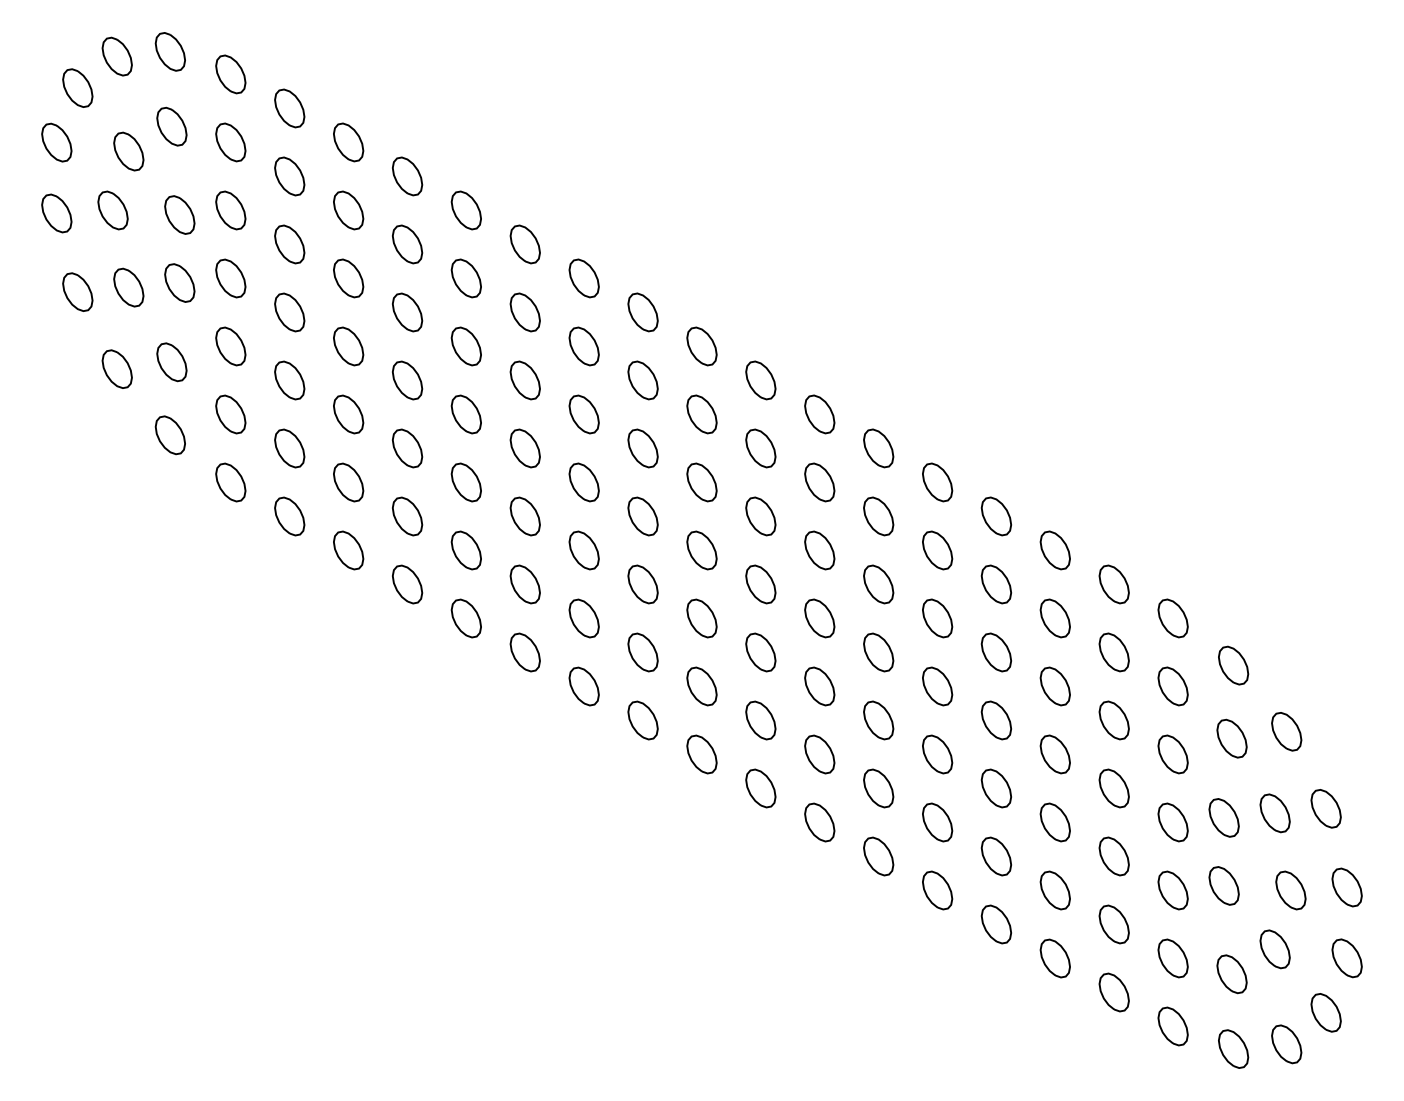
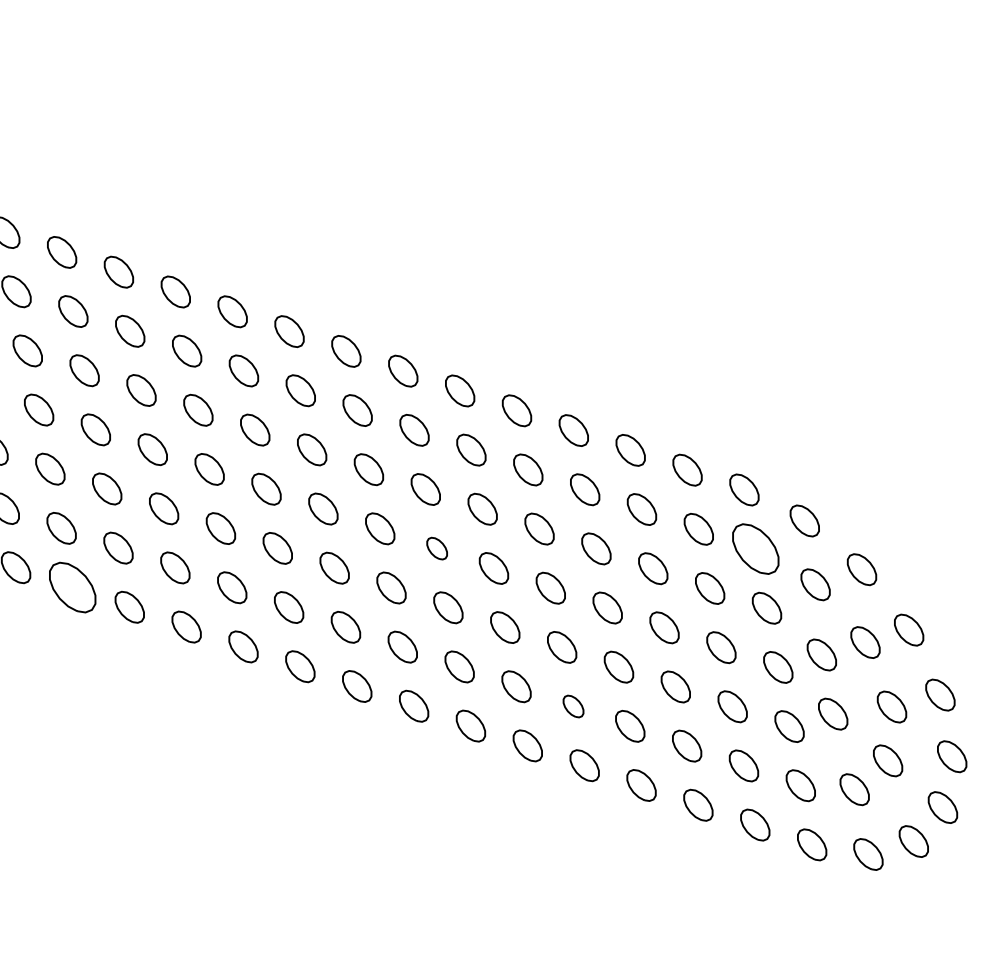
part: (407, 584) -> (72, 587), size x1.6
part: (819, 618) -> (436, 548), size x0.7
part: (1172, 686) -> (755, 549), size x1.6
part: (937, 822) -> (573, 706), size x0.7

